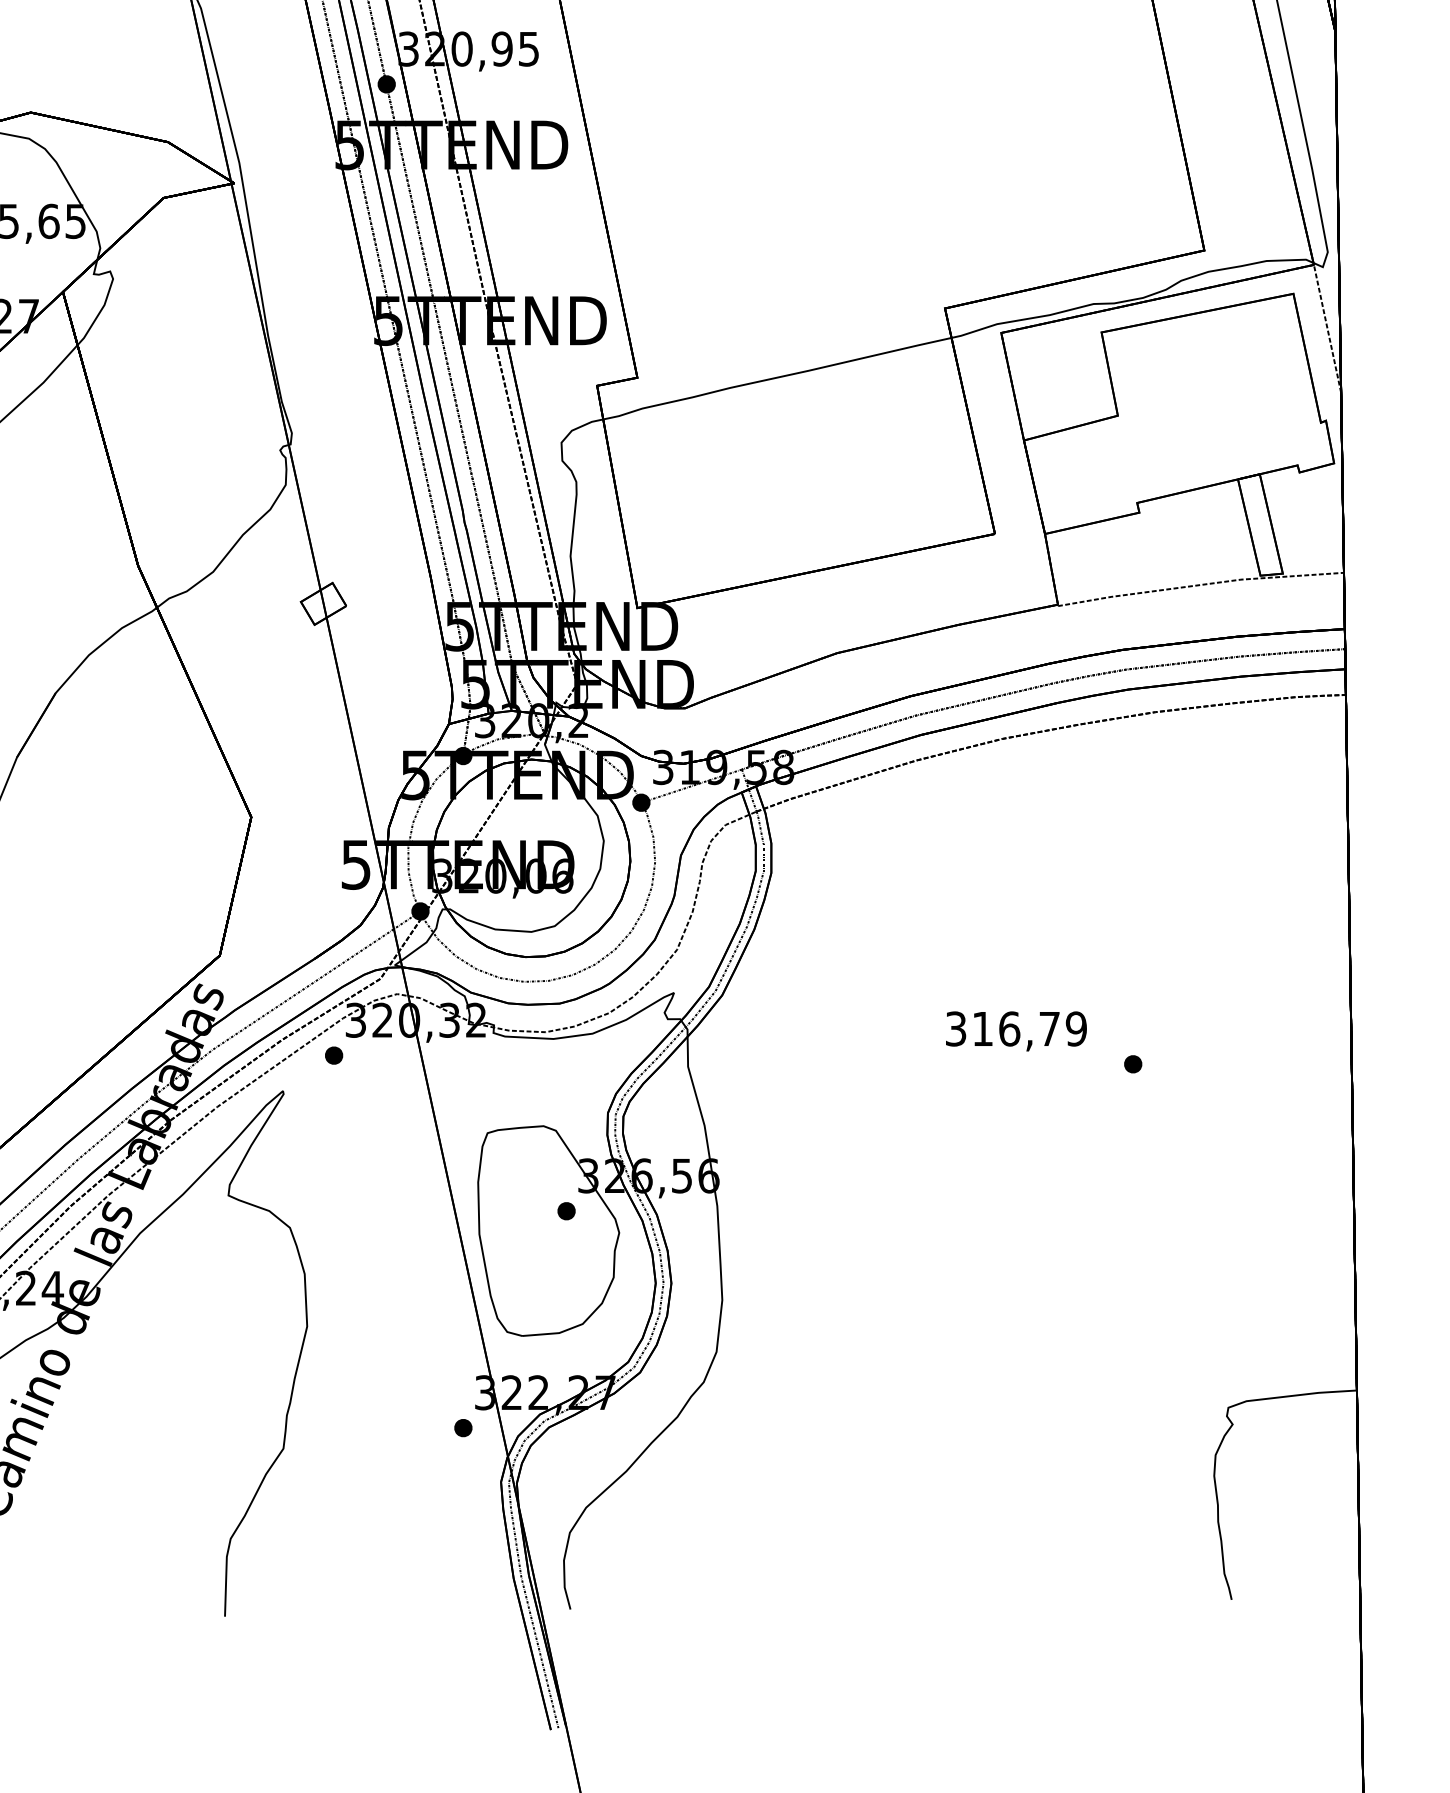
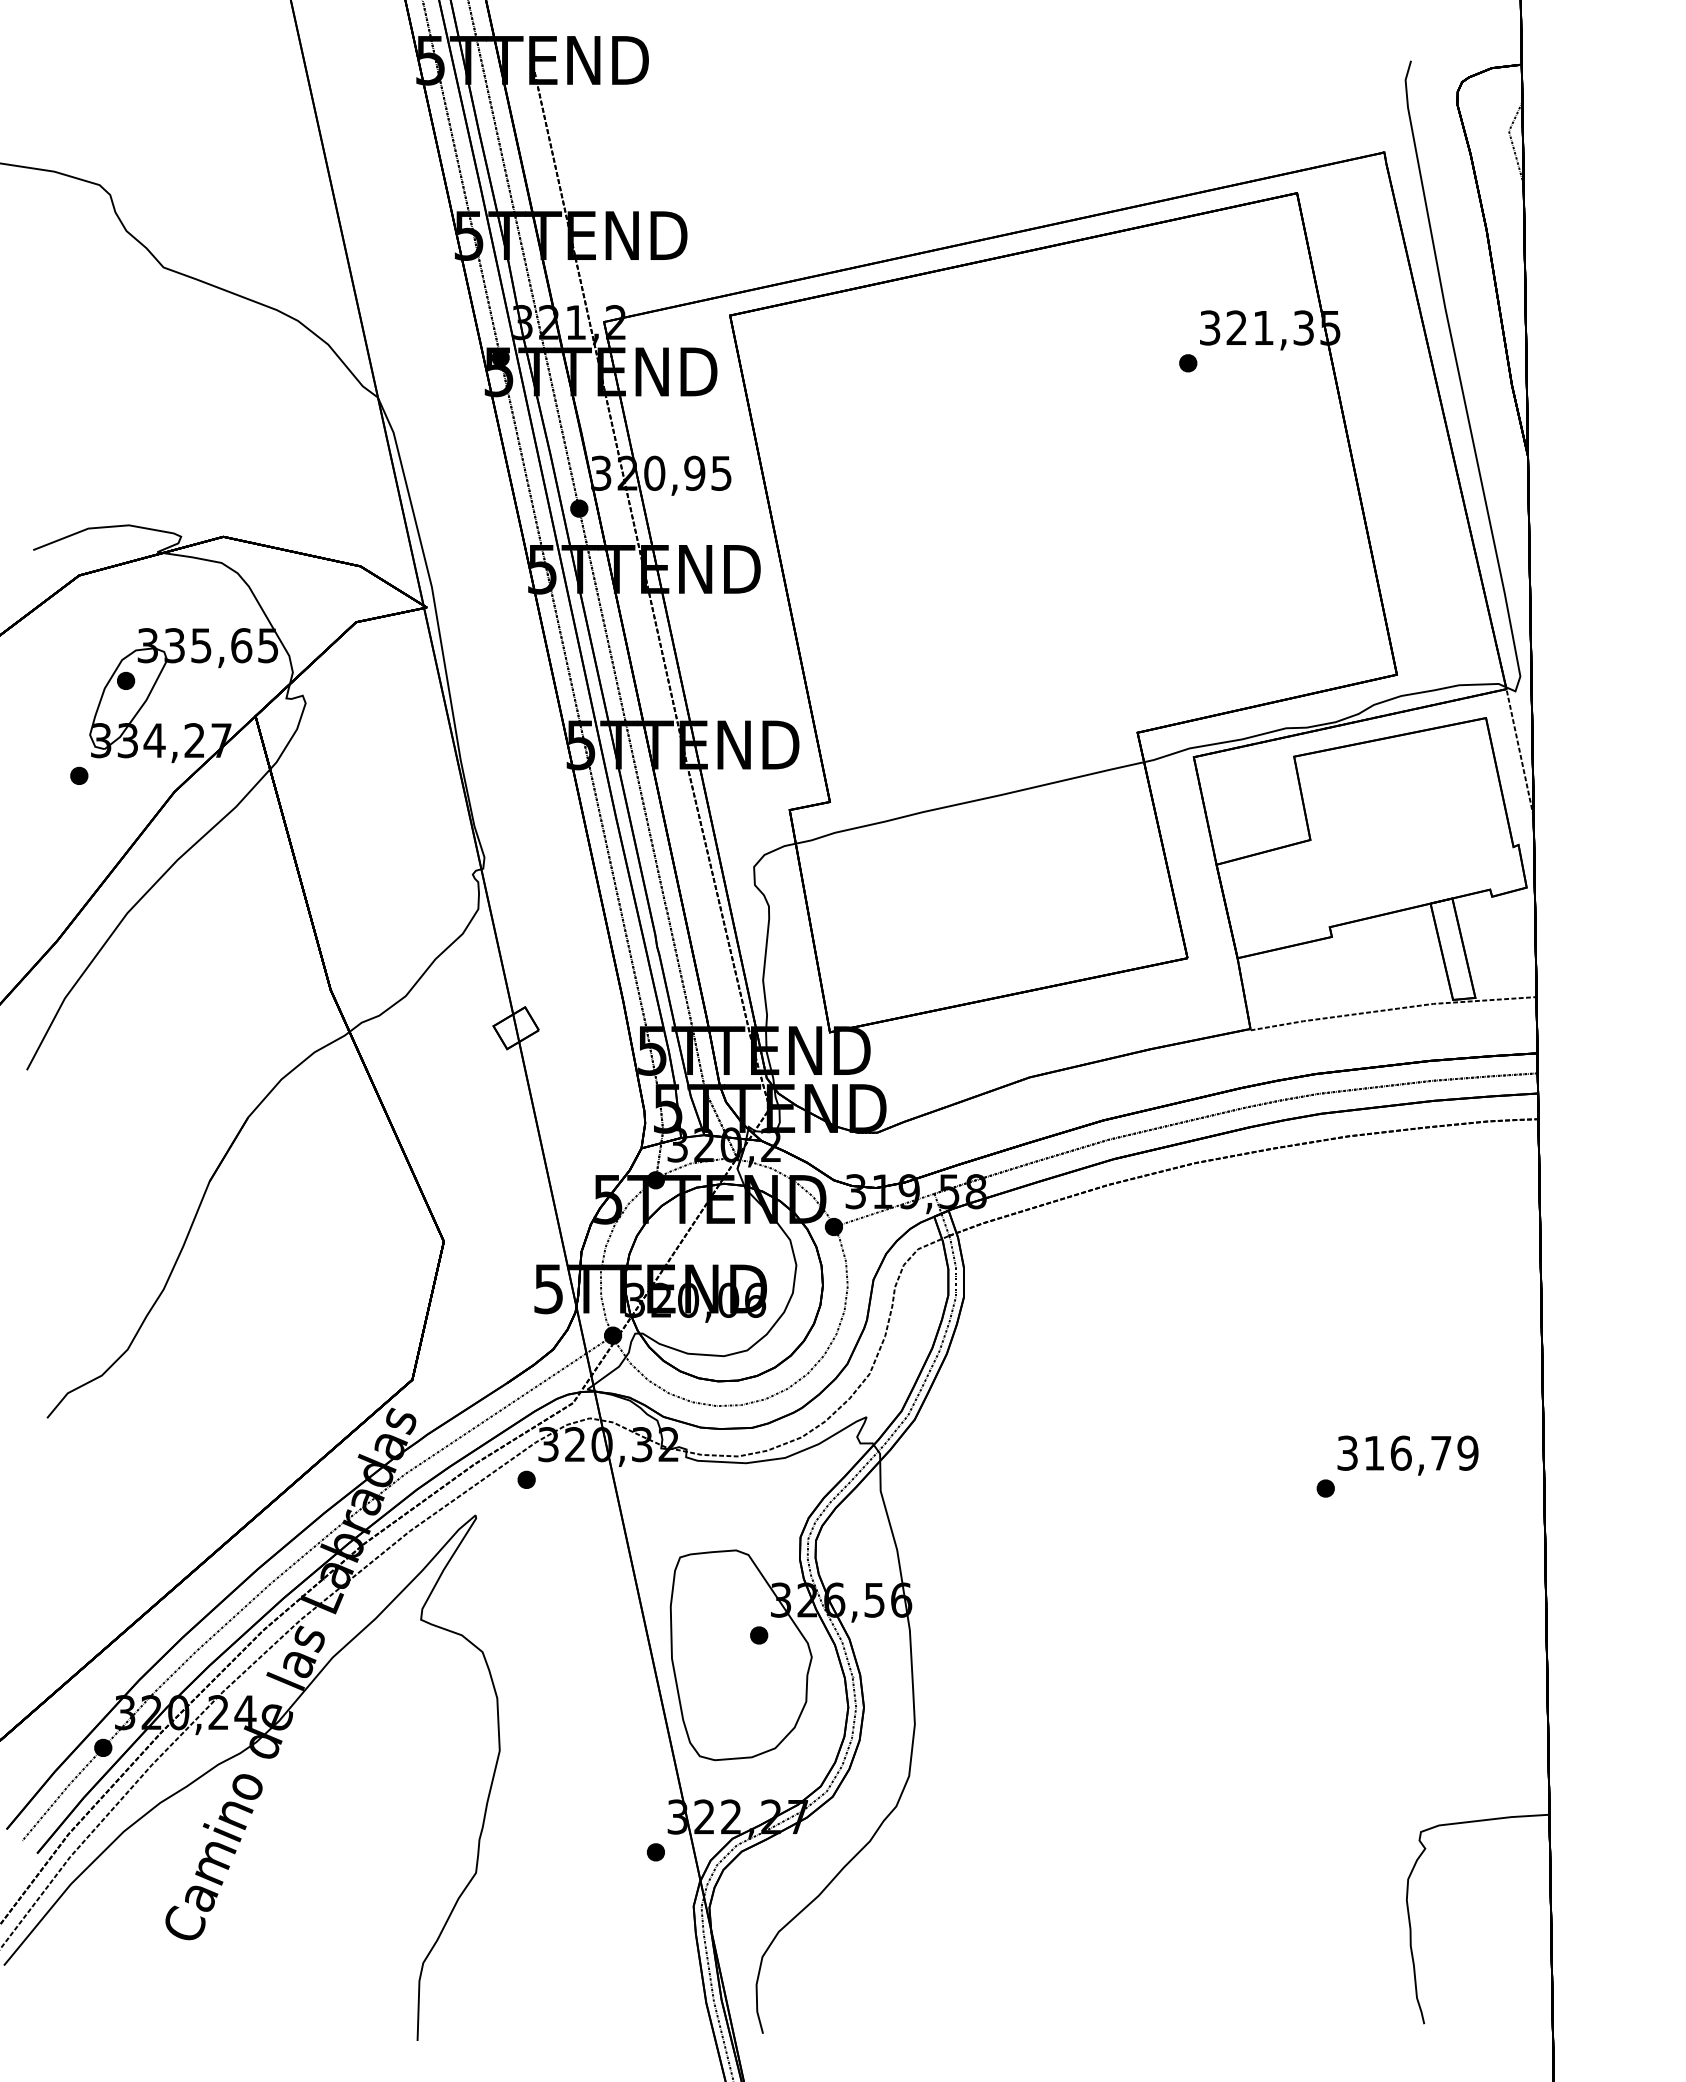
text: (1015, 1031) -> (1407, 1455), moved

